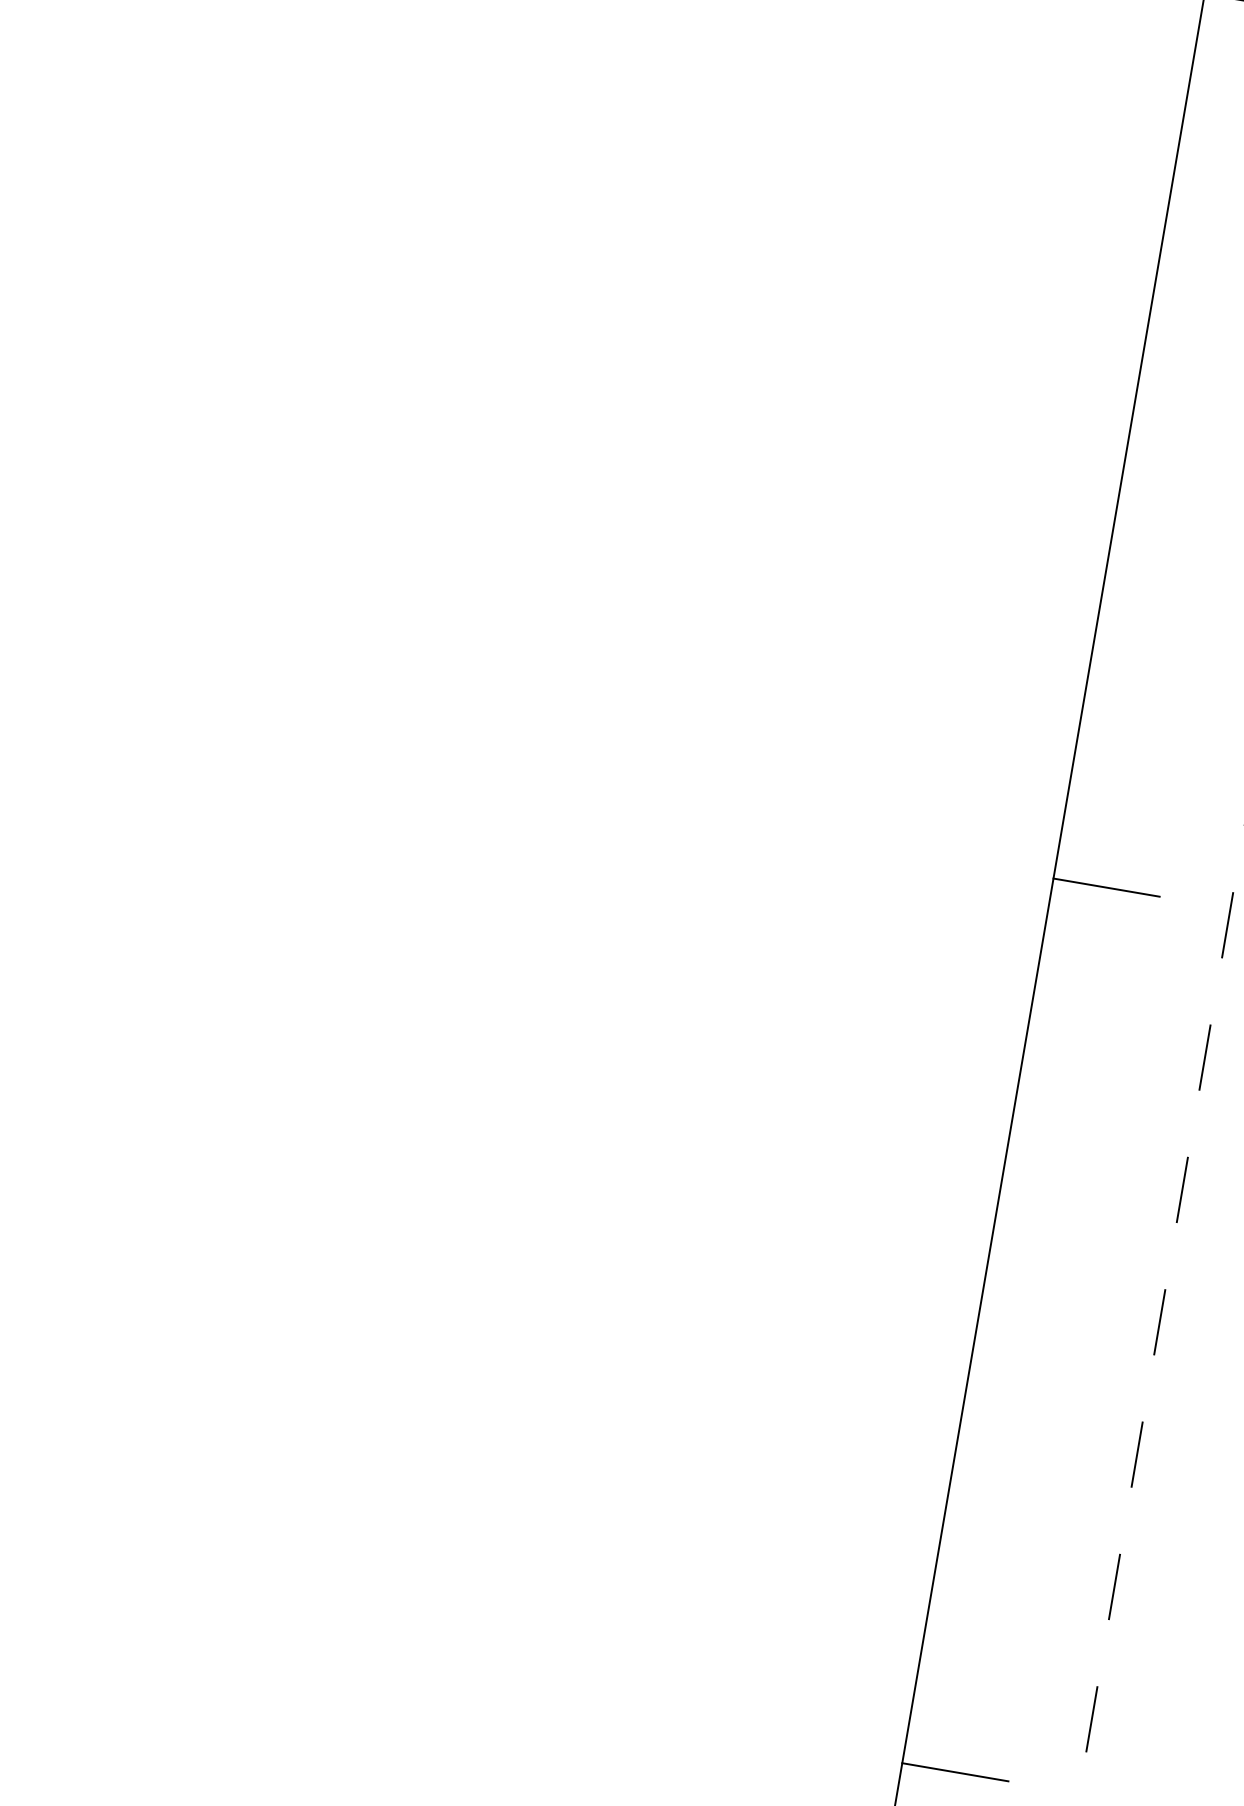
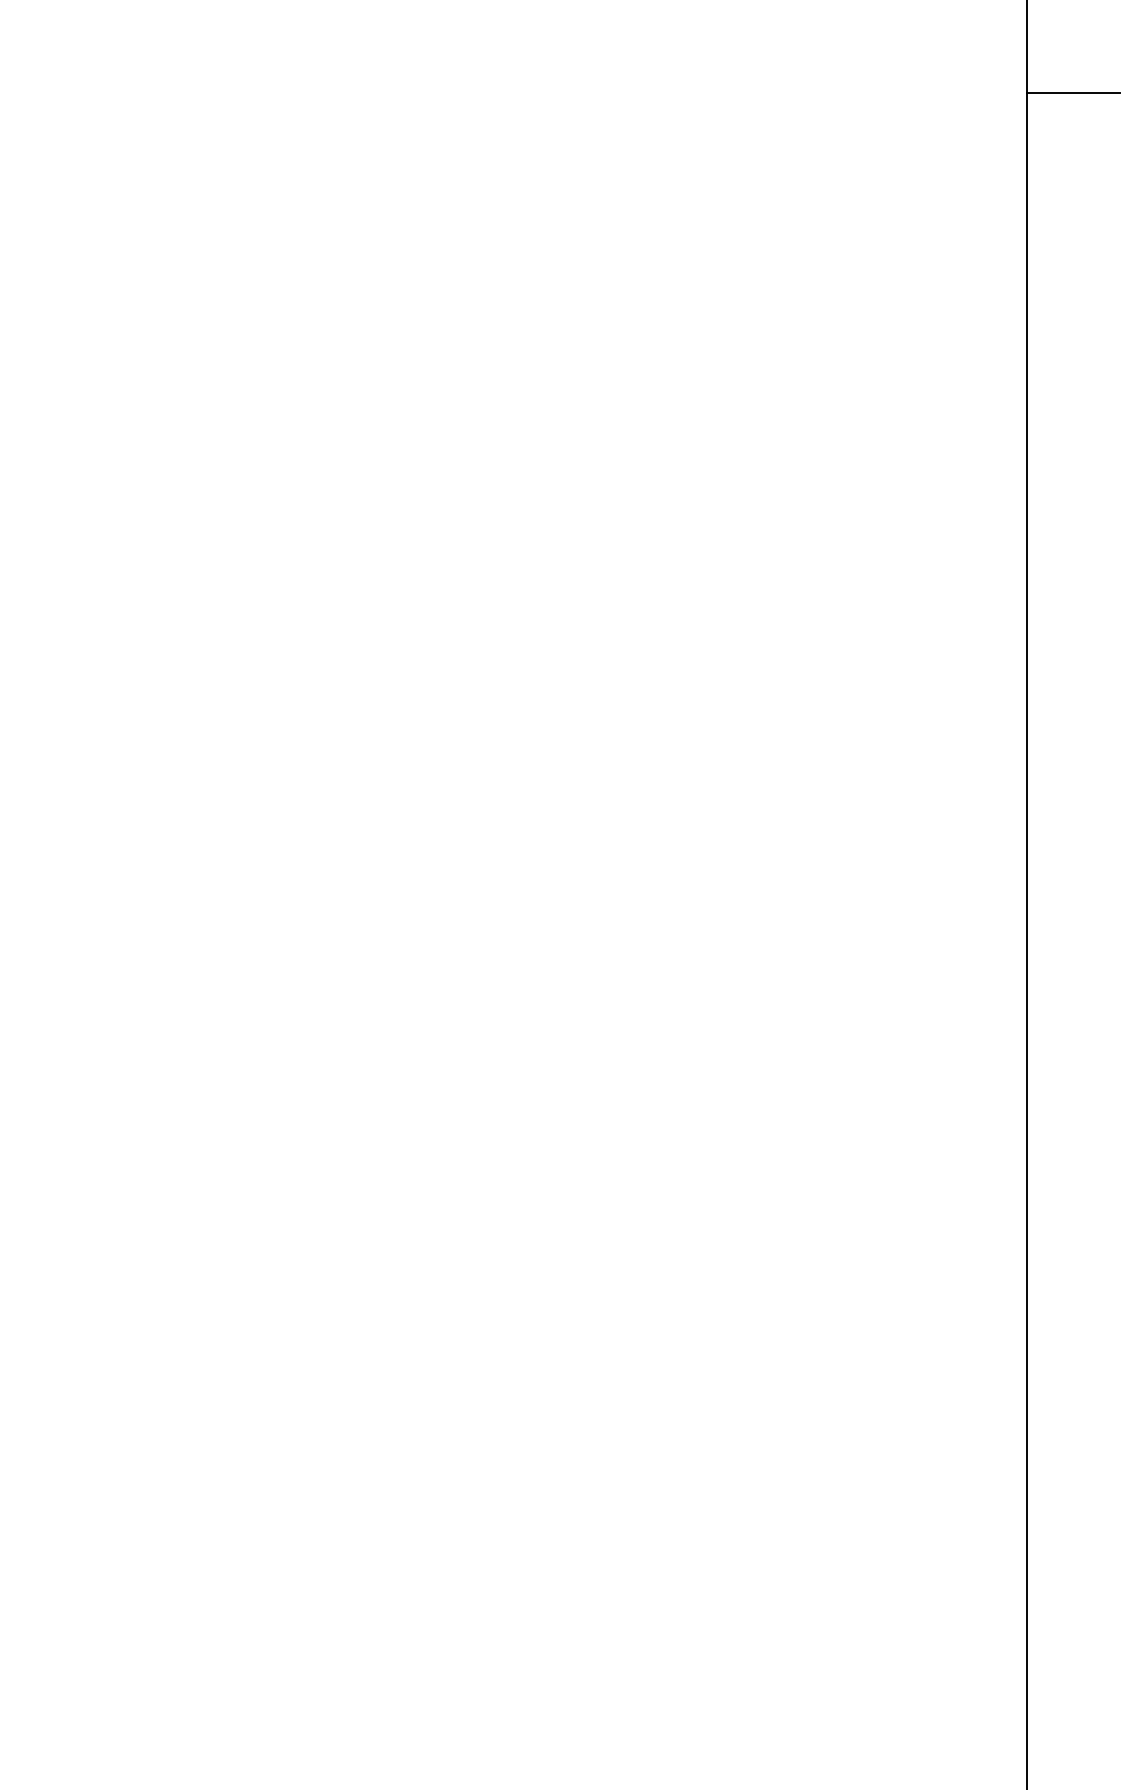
line: (1106, 887) -> (1073, 867), removed
line: (954, 1771) -> (1073, 1642), removed

